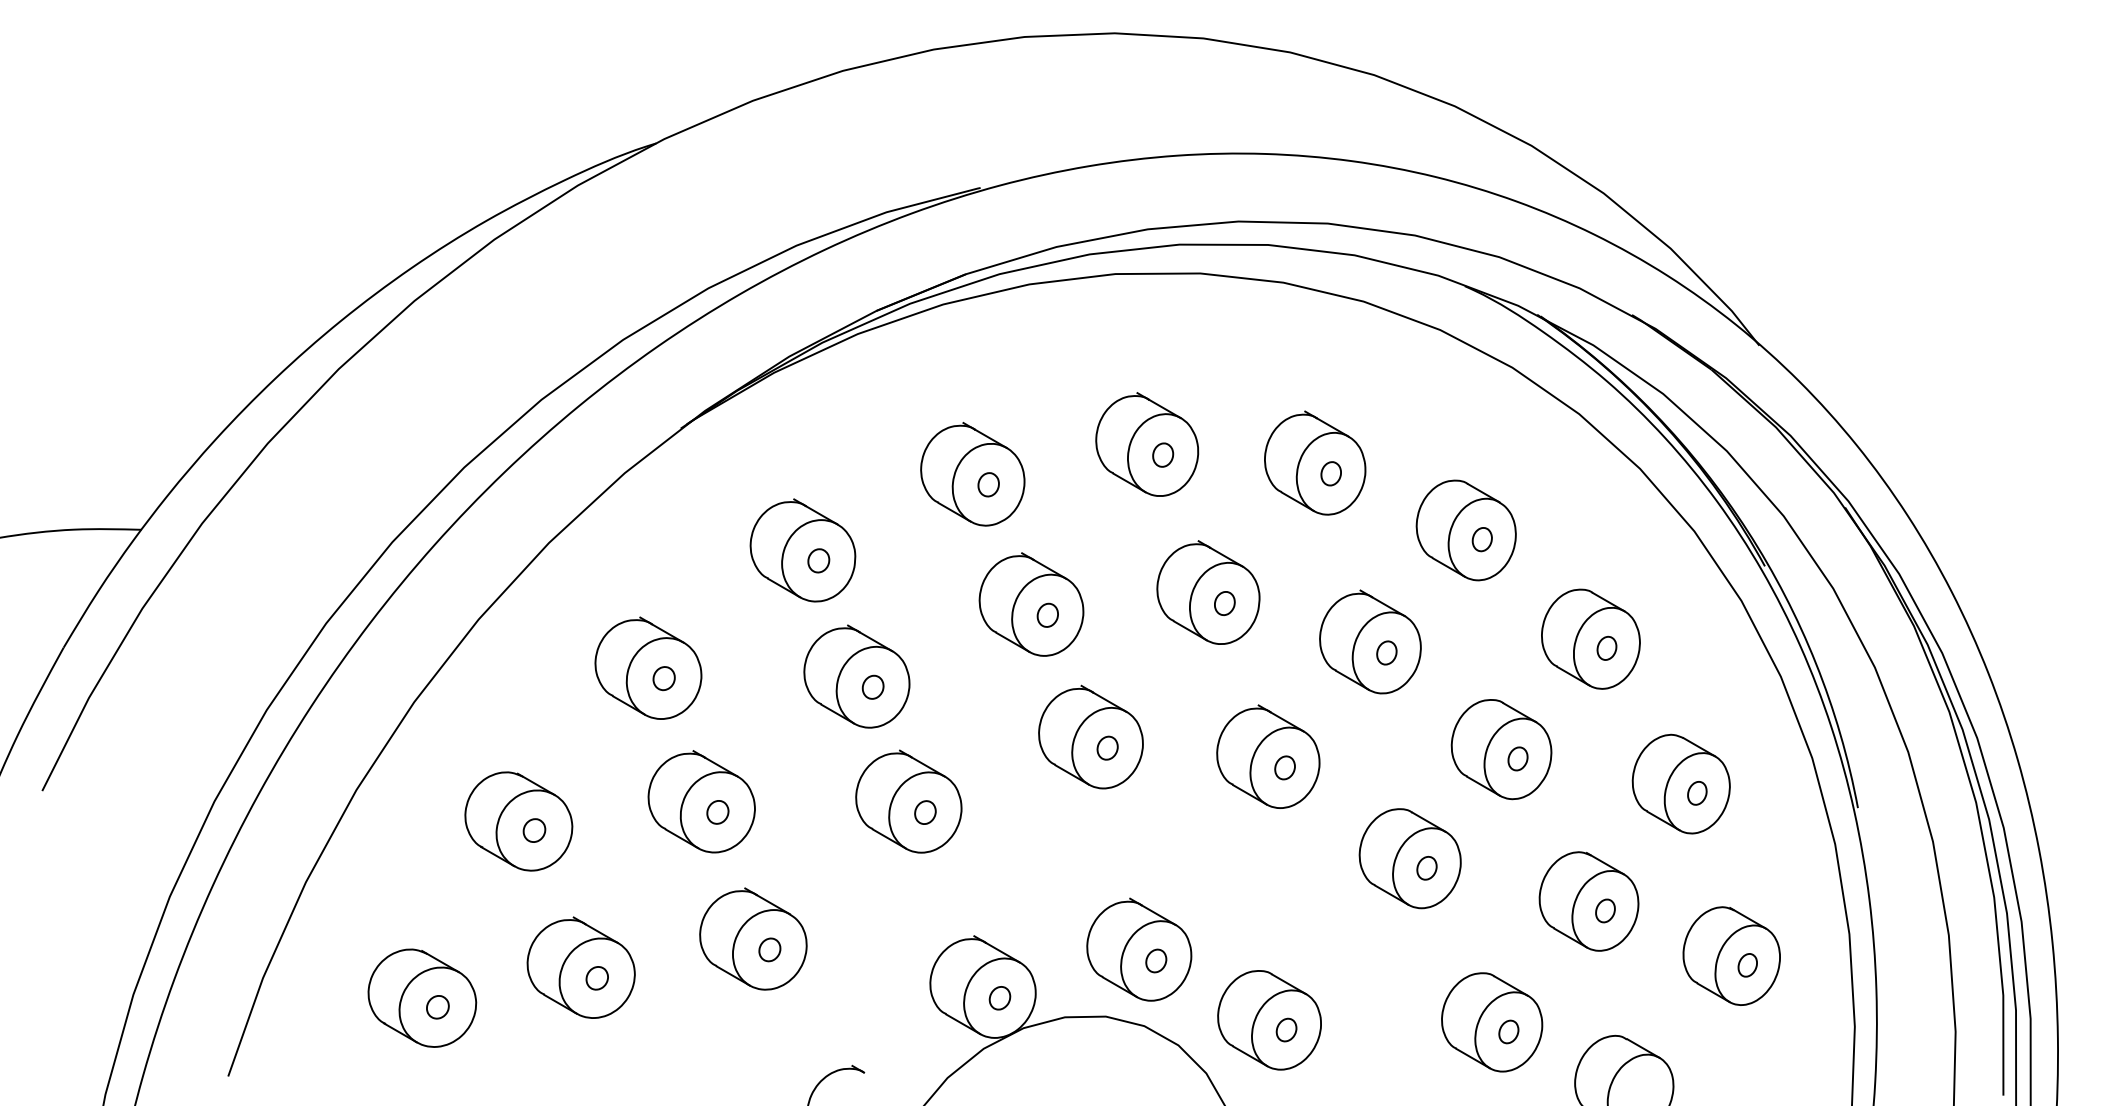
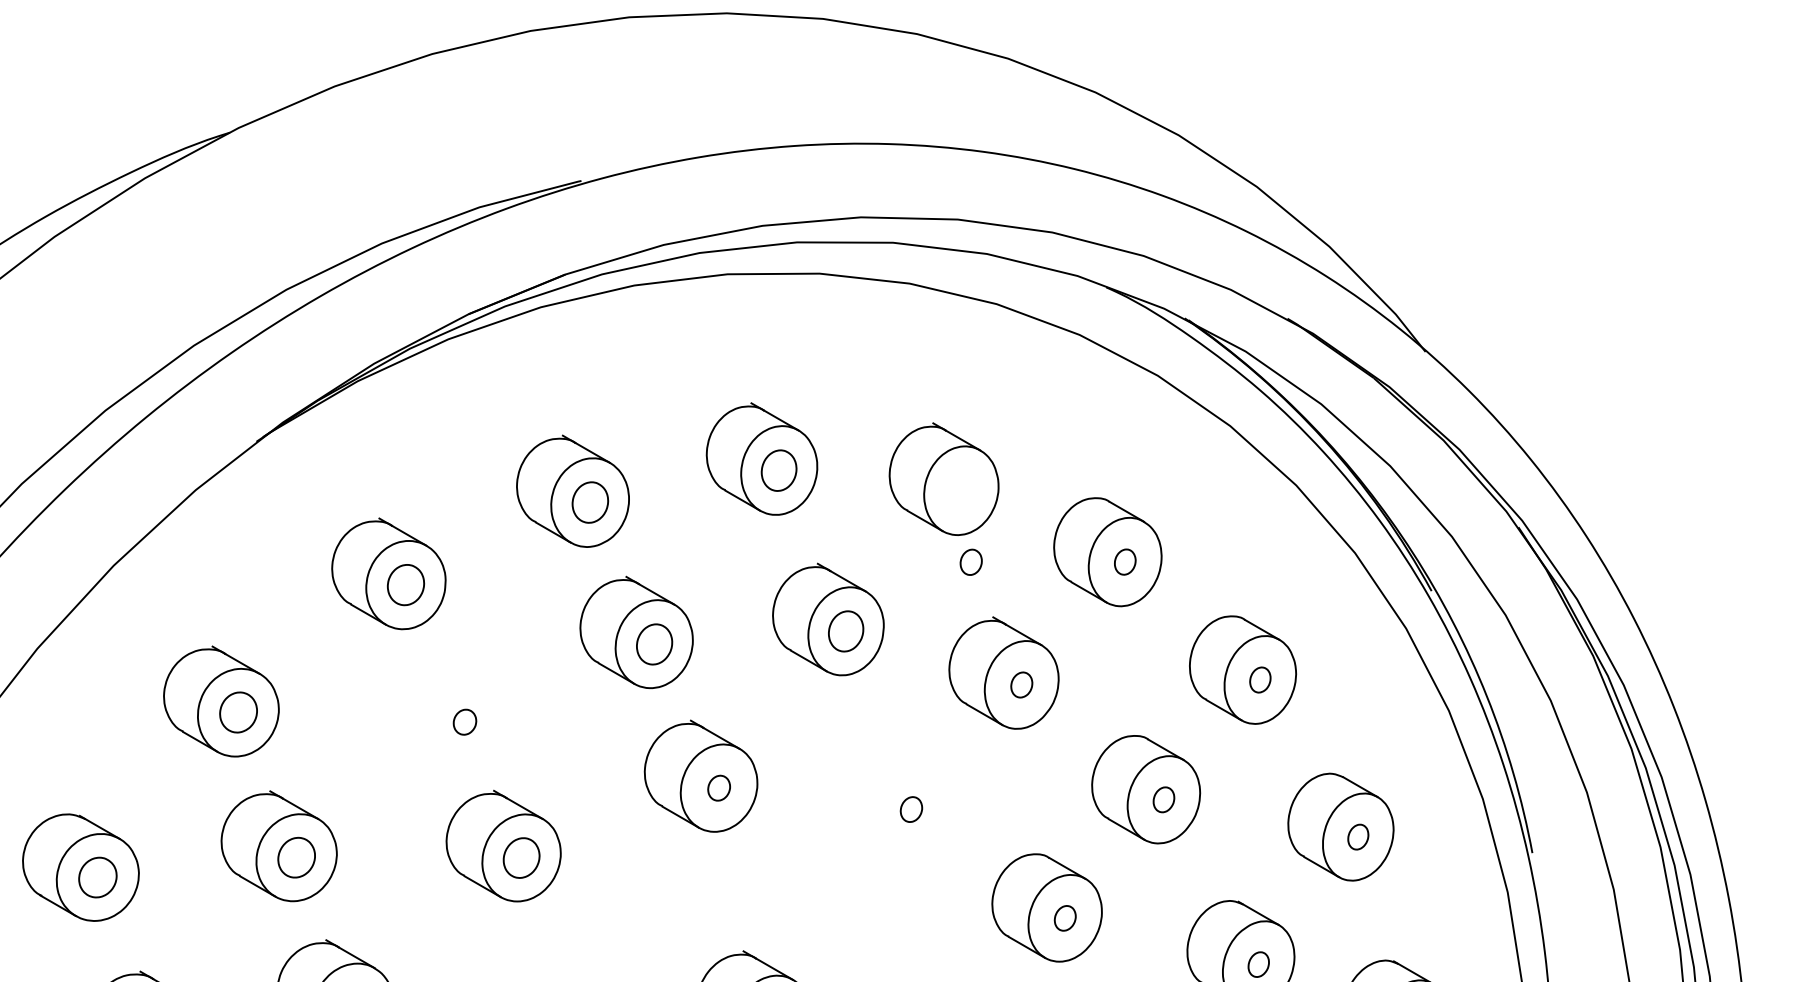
part: (1163, 454) -> (779, 469), size x1.6
part: (1330, 473) -> (970, 561), moved
part: (988, 484) -> (590, 502), size x1.6
part: (818, 560) -> (405, 584), size x1.6
part: (1224, 603) -> (845, 631), size x1.6
part: (1047, 614) -> (653, 643), size x1.6
part: (856, 676) -> (446, 710), removed
part: (663, 678) -> (237, 712), size x1.6
part: (1268, 756) -> (893, 797), removed
part: (717, 812) -> (296, 857), size x1.6
part: (925, 812) -> (521, 857), size x1.6
part: (534, 830) -> (97, 877), size x1.6

